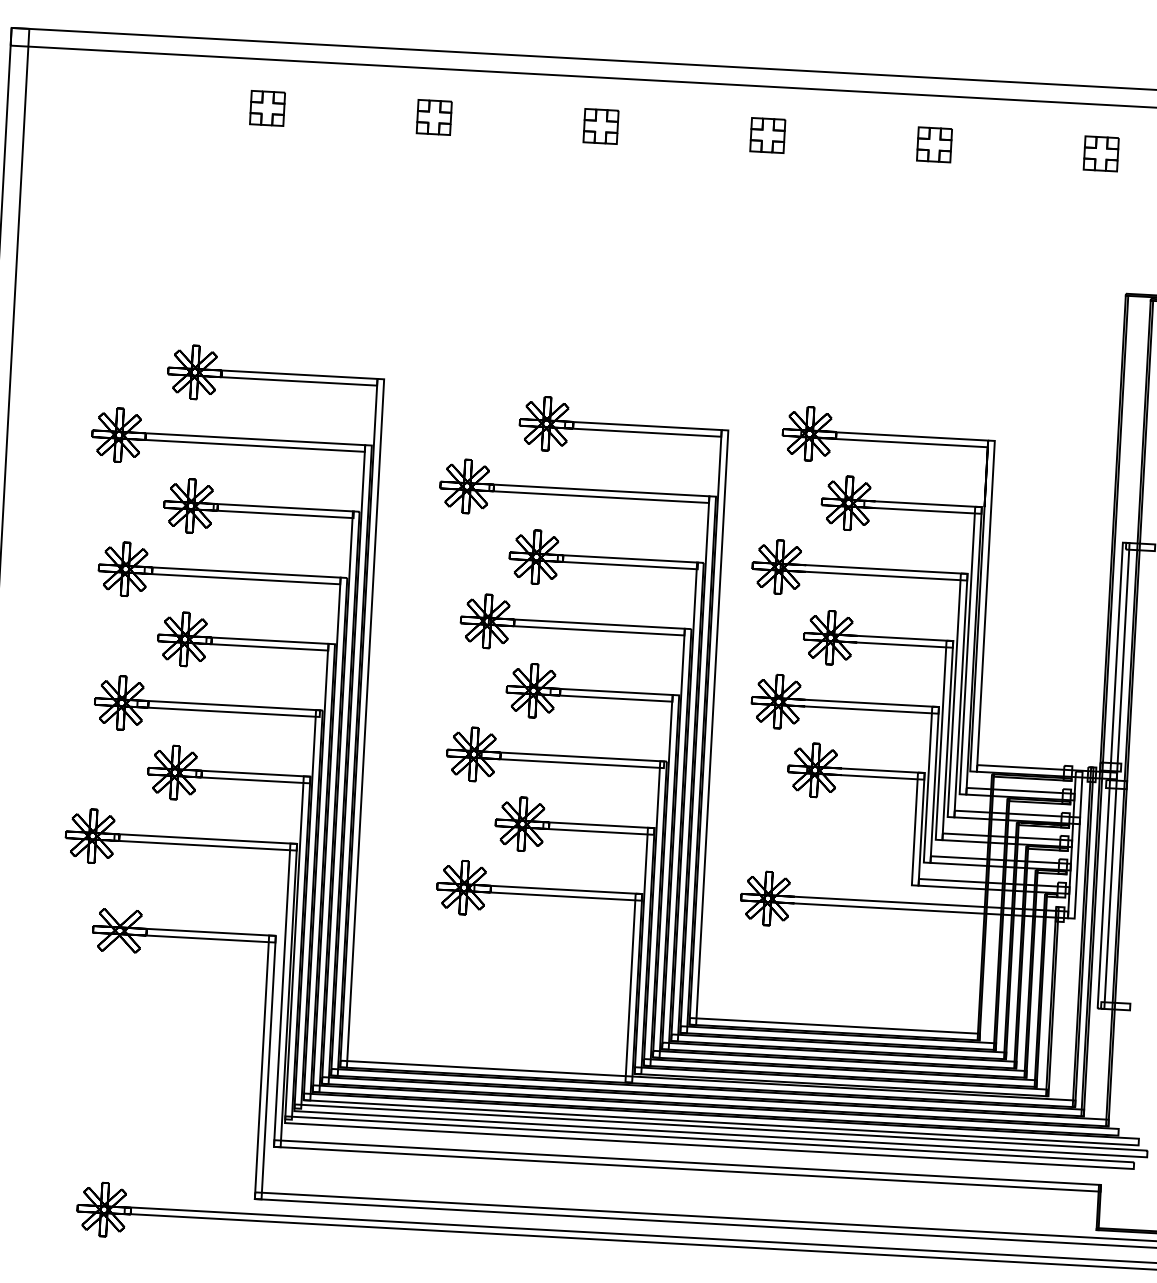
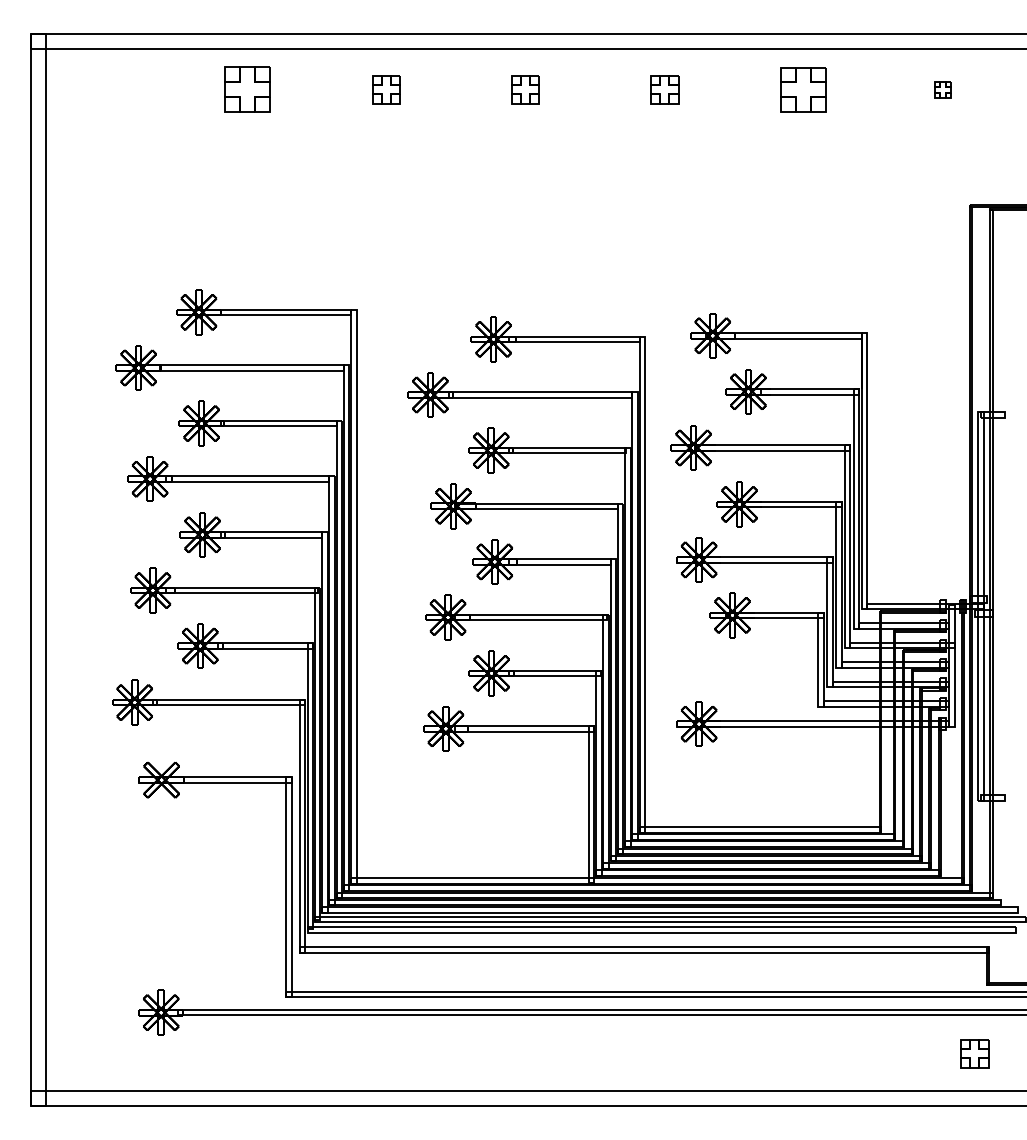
part: (267, 108) -> (247, 89), size x1.6
part: (934, 144) -> (803, 89), size x1.6
part: (1101, 153) -> (942, 89), size x0.6

